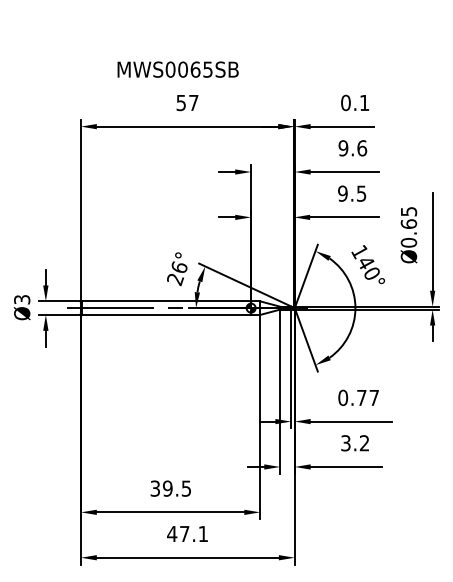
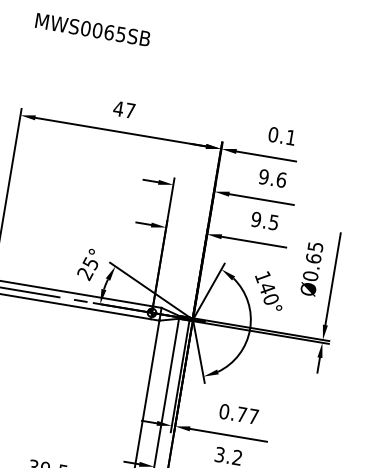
text: (177, 69) -> (92, 29), moved
text: (181, 103) -> (118, 109), 57 -> 47
text: (178, 267) -> (90, 263), 26° -> 25°

